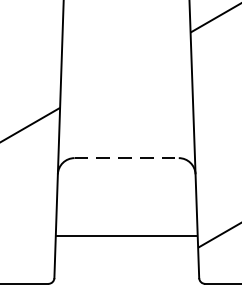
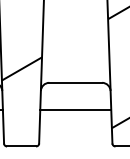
line: (128, 157) -> (76, 82), dashed -> solid
line: (126, 236) -> (75, 110), moved

